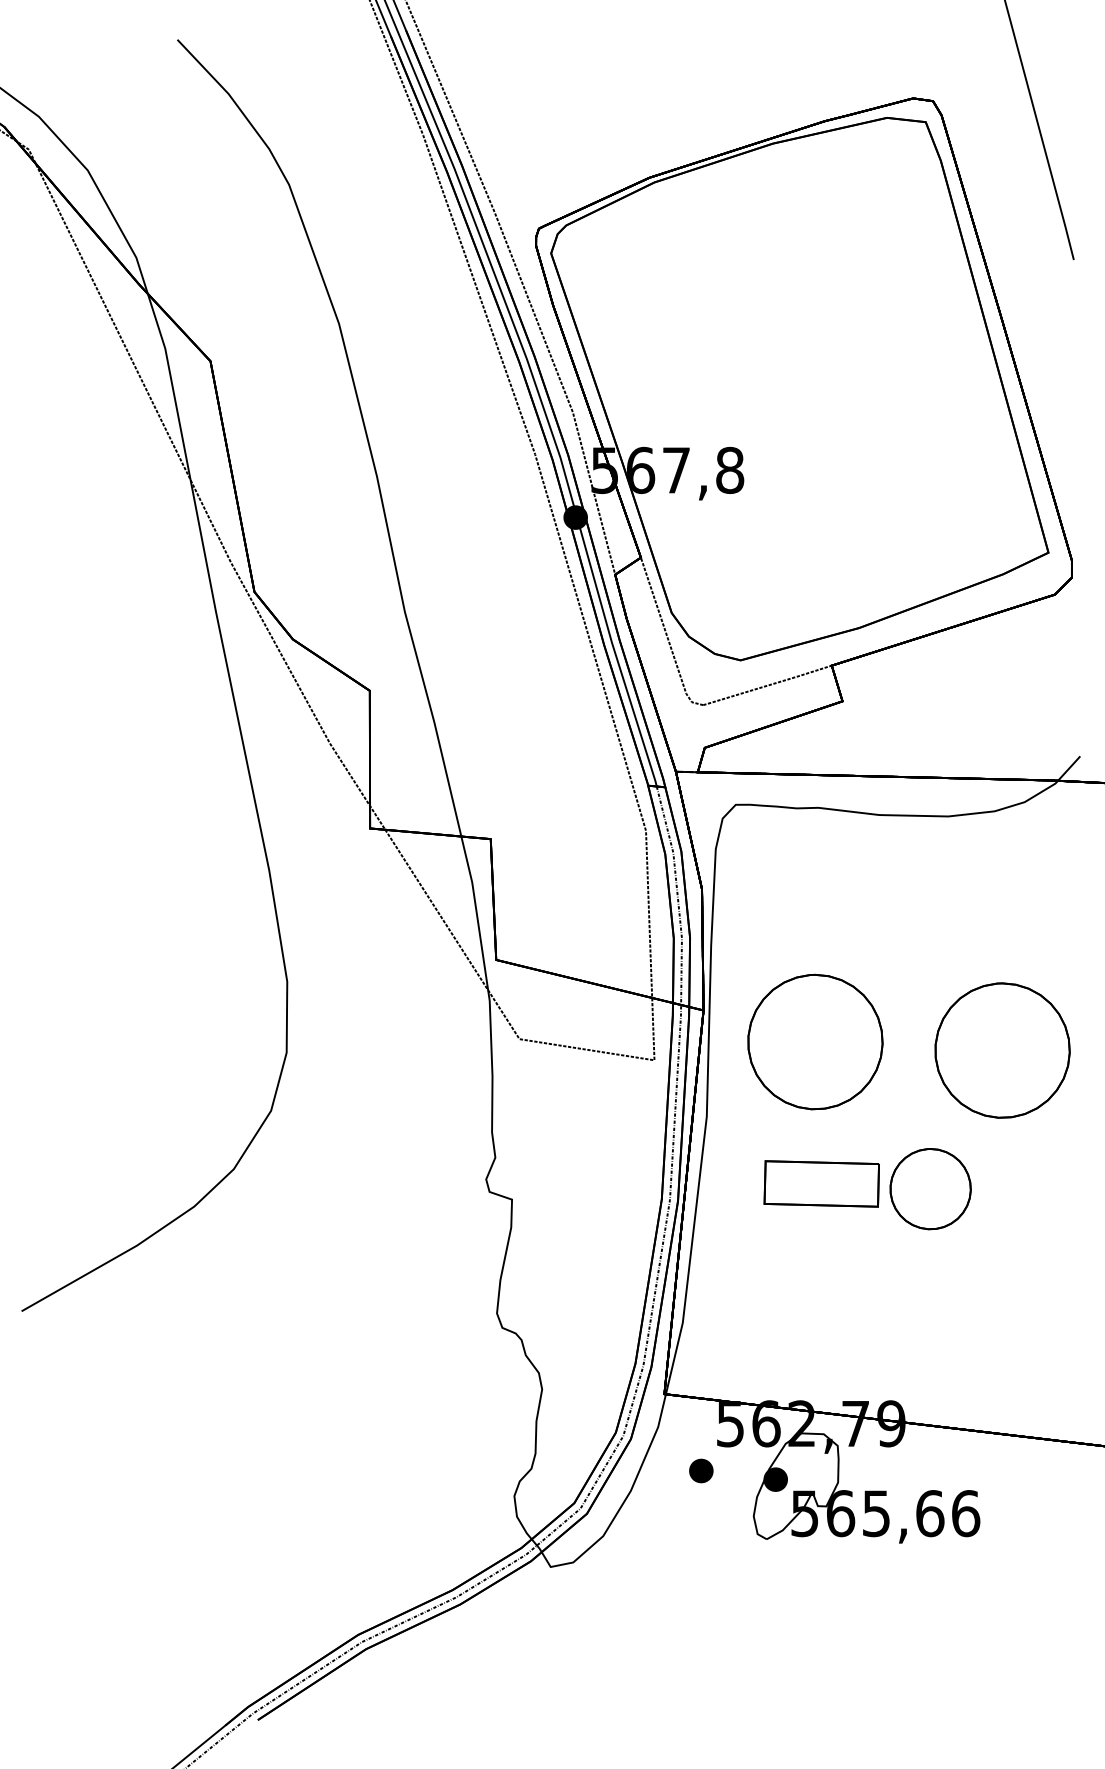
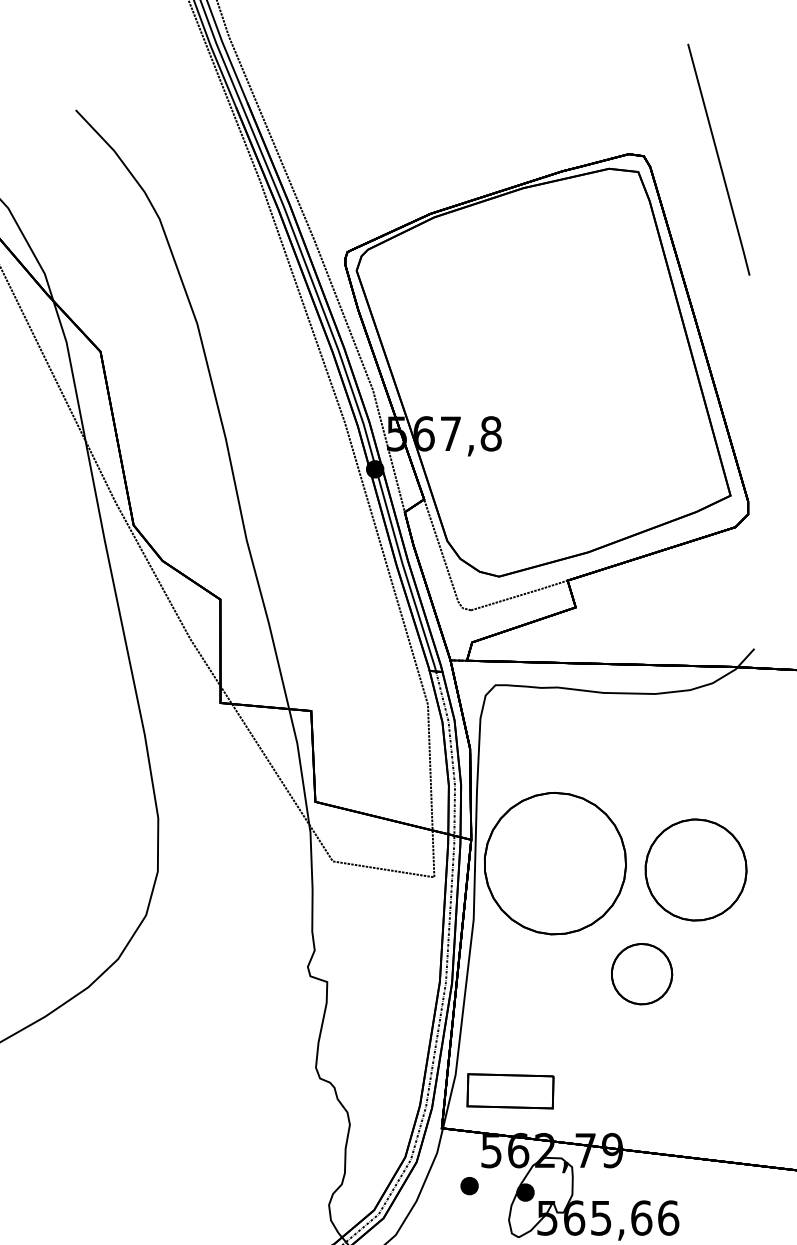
part: (815, 1041) -> (555, 863), size x1.4
part: (821, 1183) -> (510, 1090), moved

